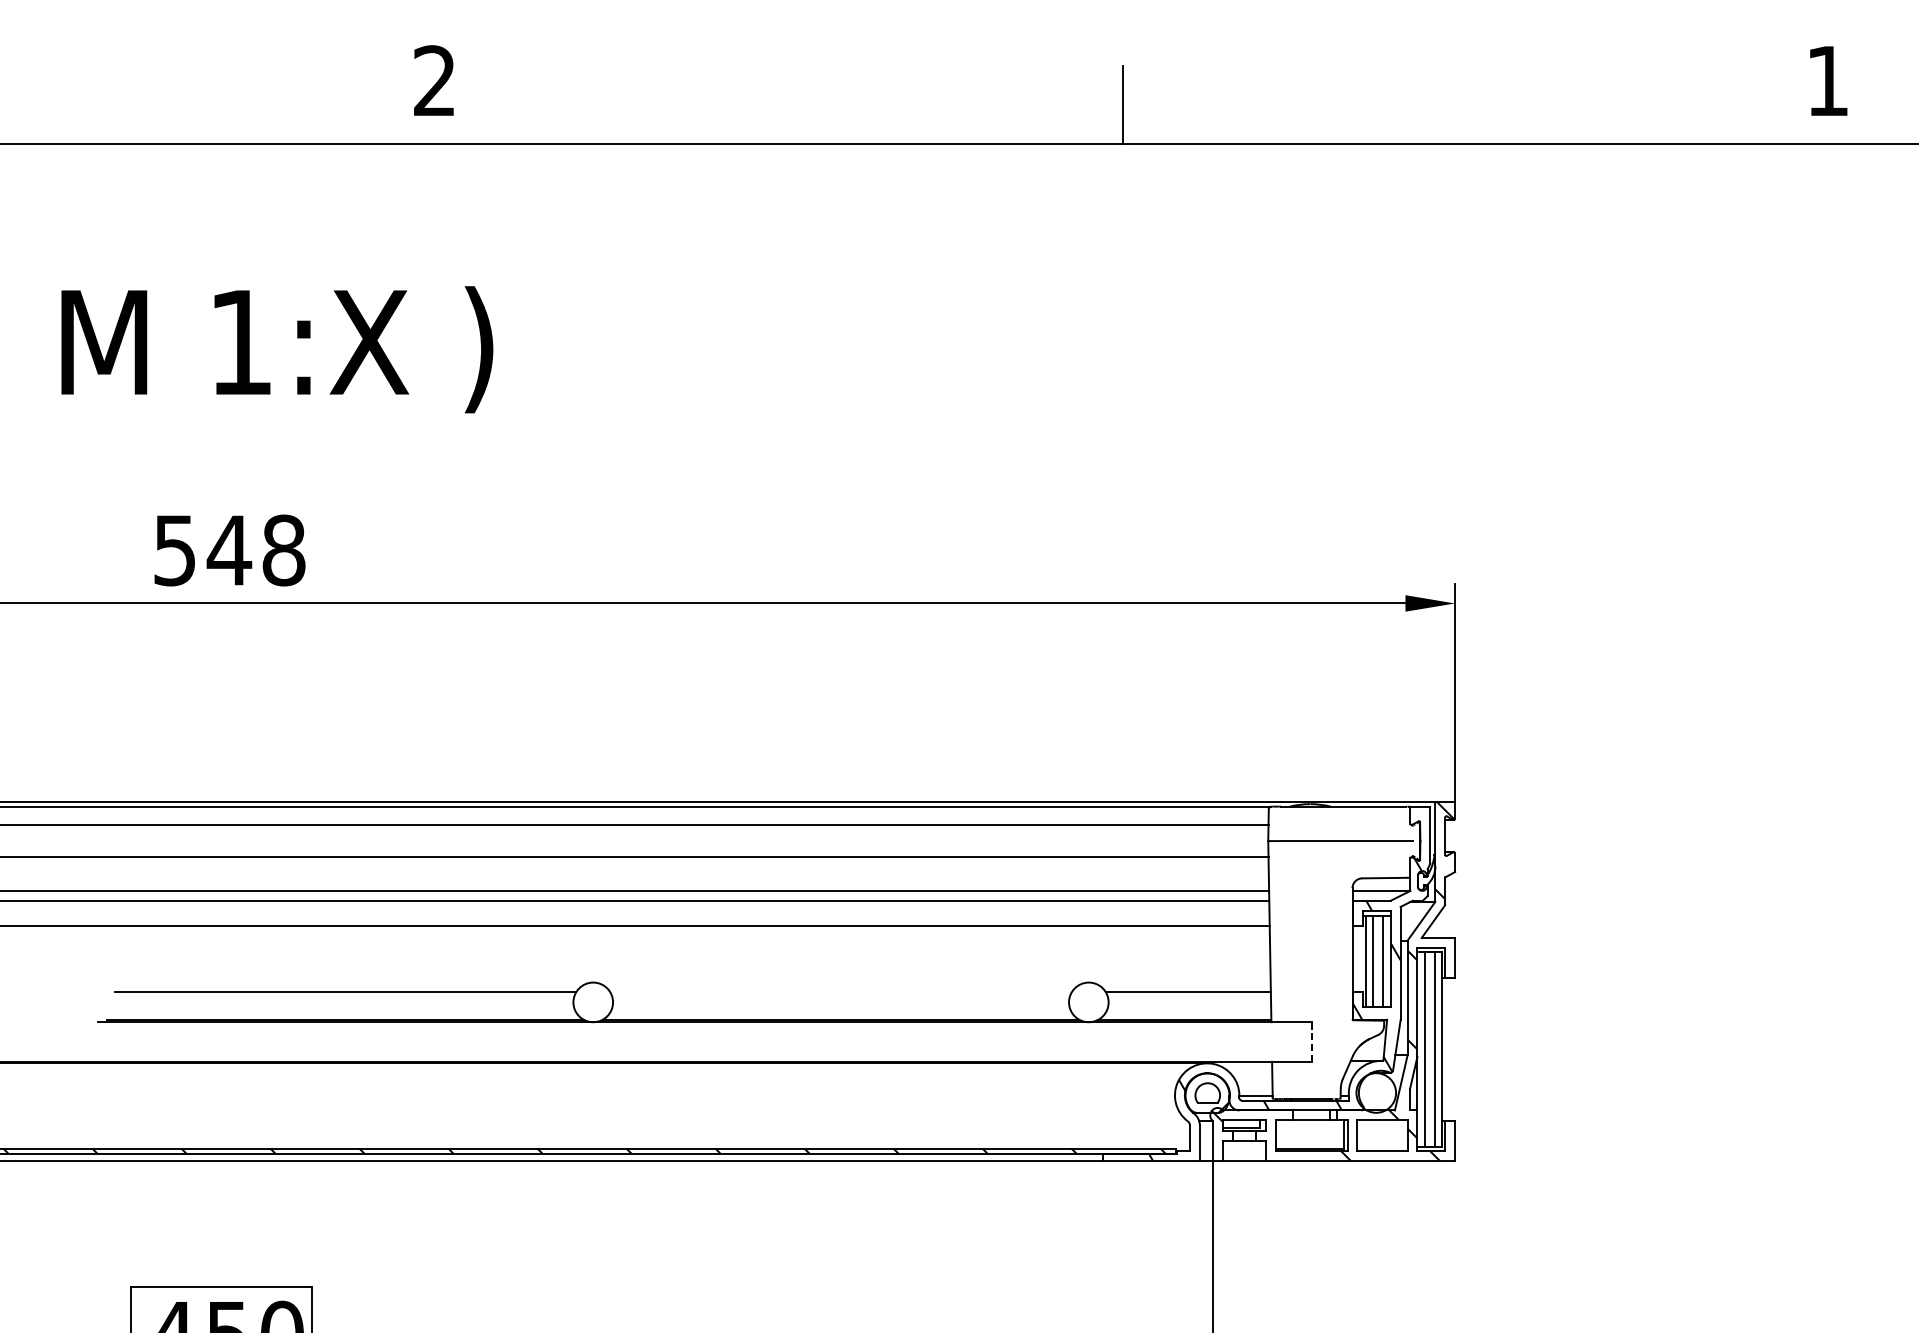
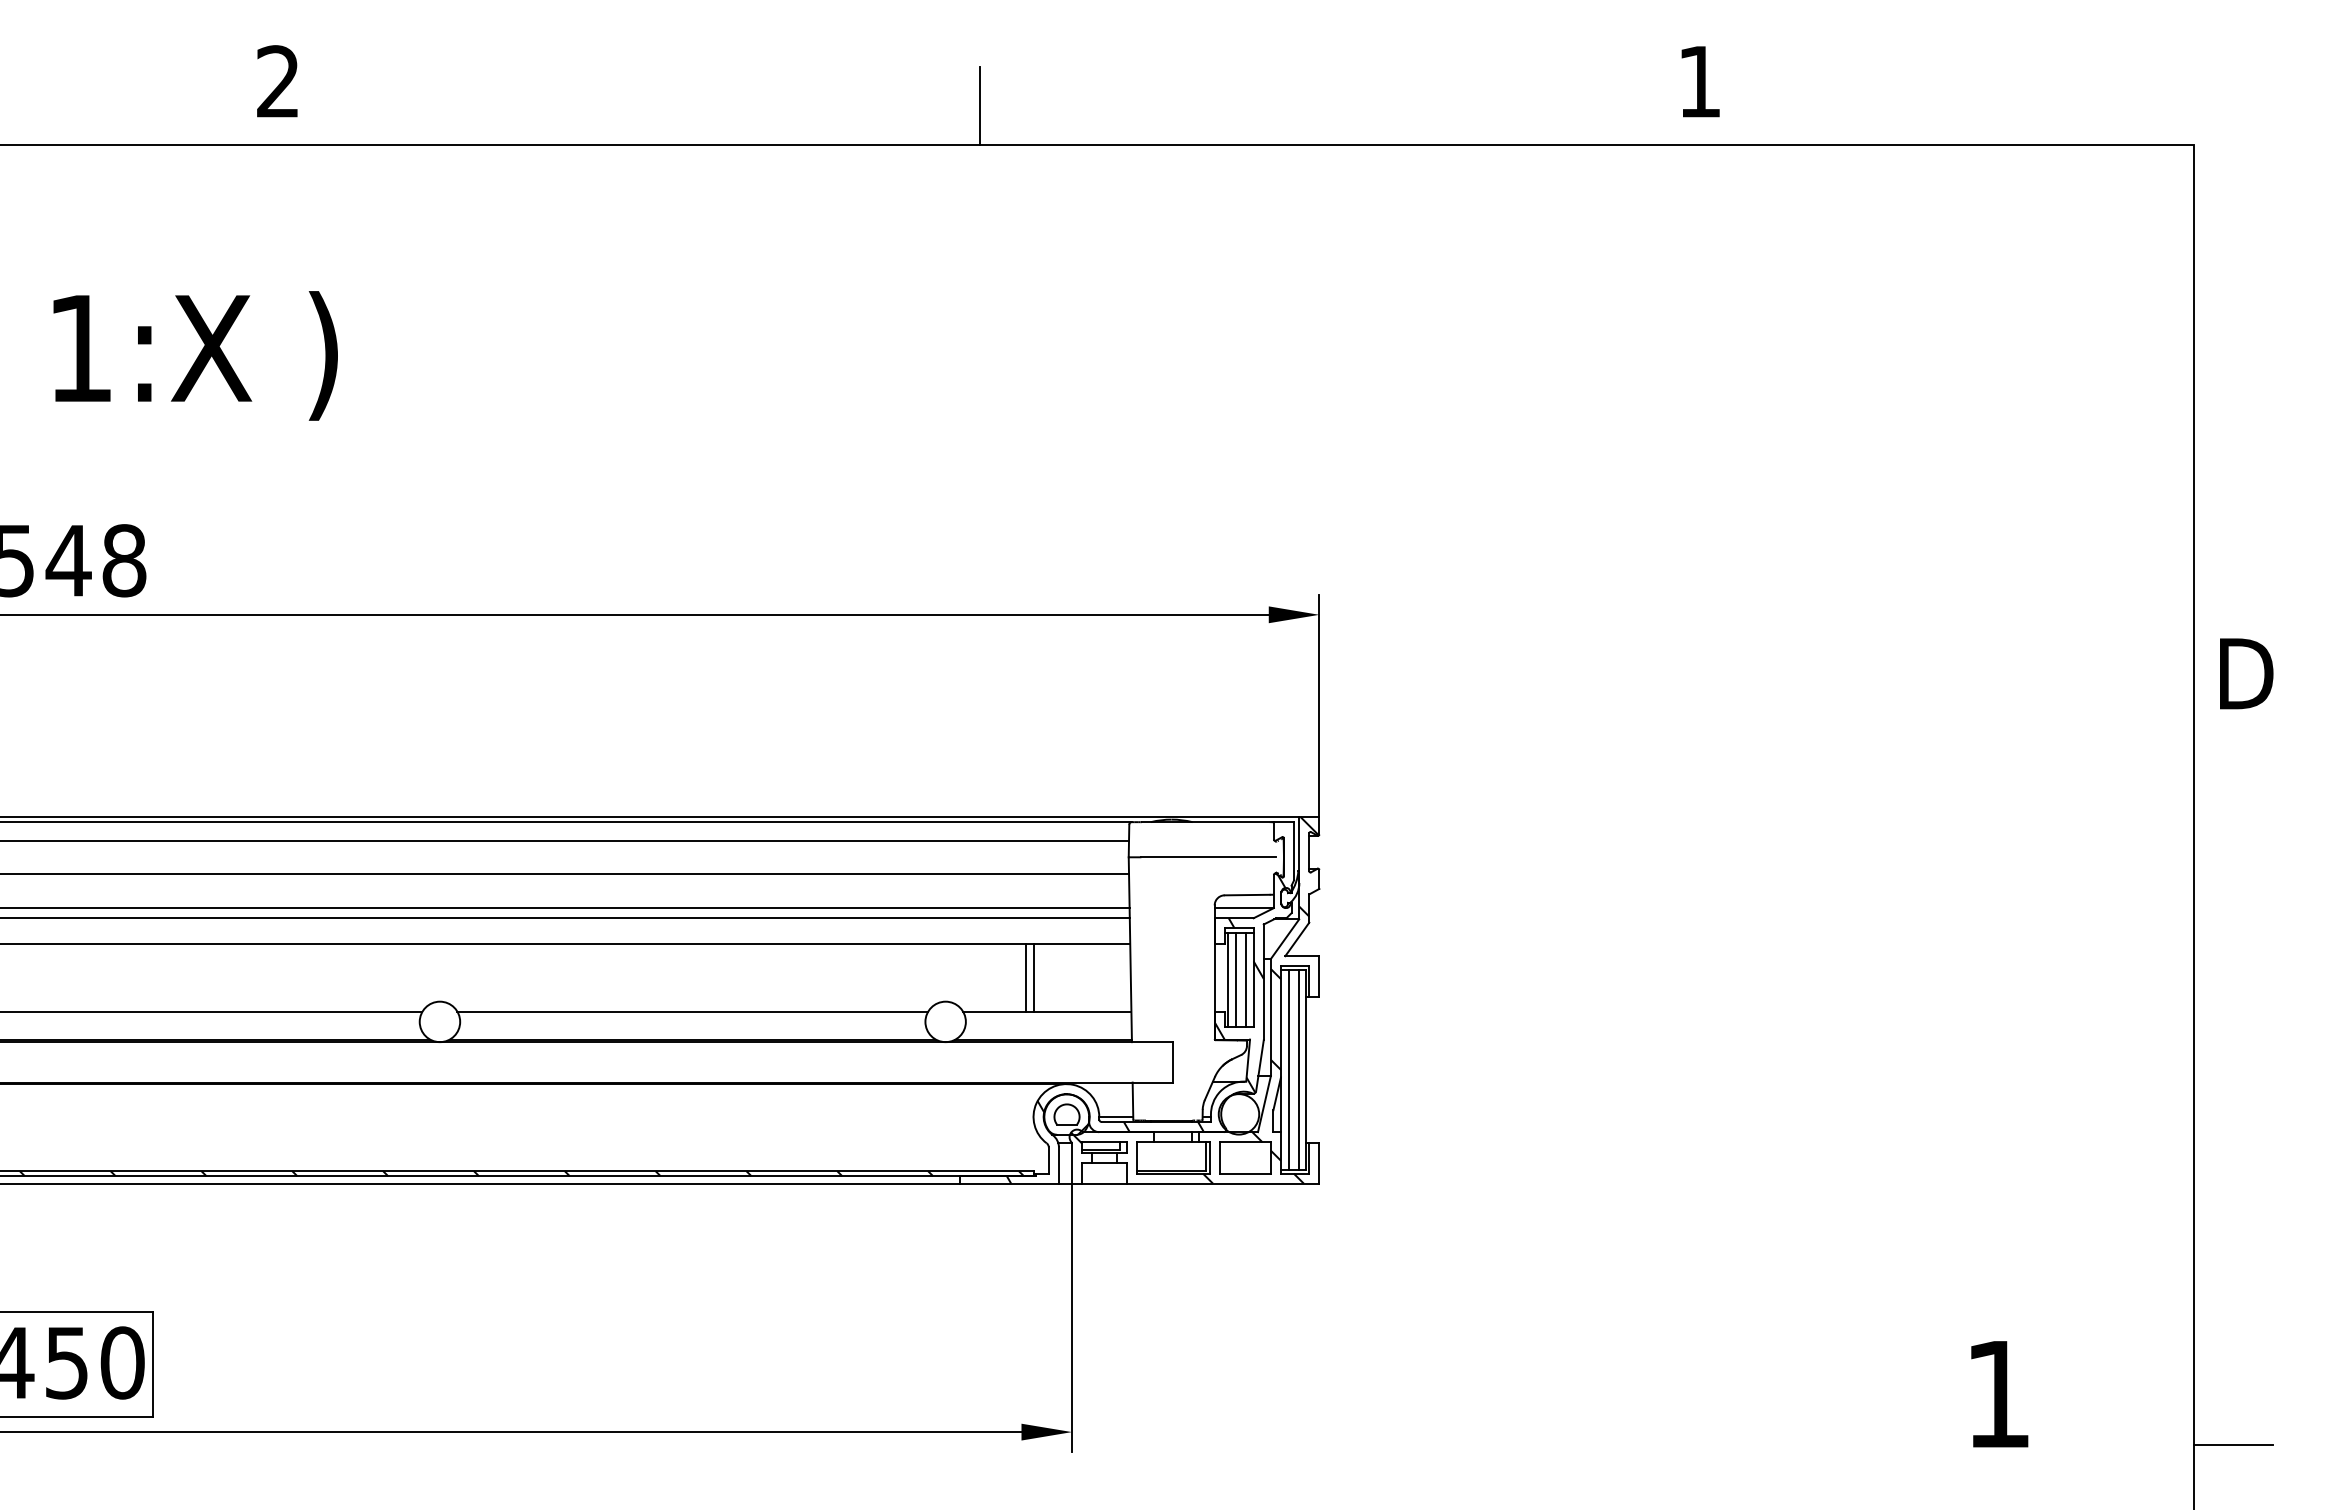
line: (1168, 958) -> (1026, 977), added
line: (1174, 958) -> (1033, 977), added
line: (840, 992) -> (692, 1011), added
line: (1312, 1041) -> (1173, 1061), dashed -> solid

